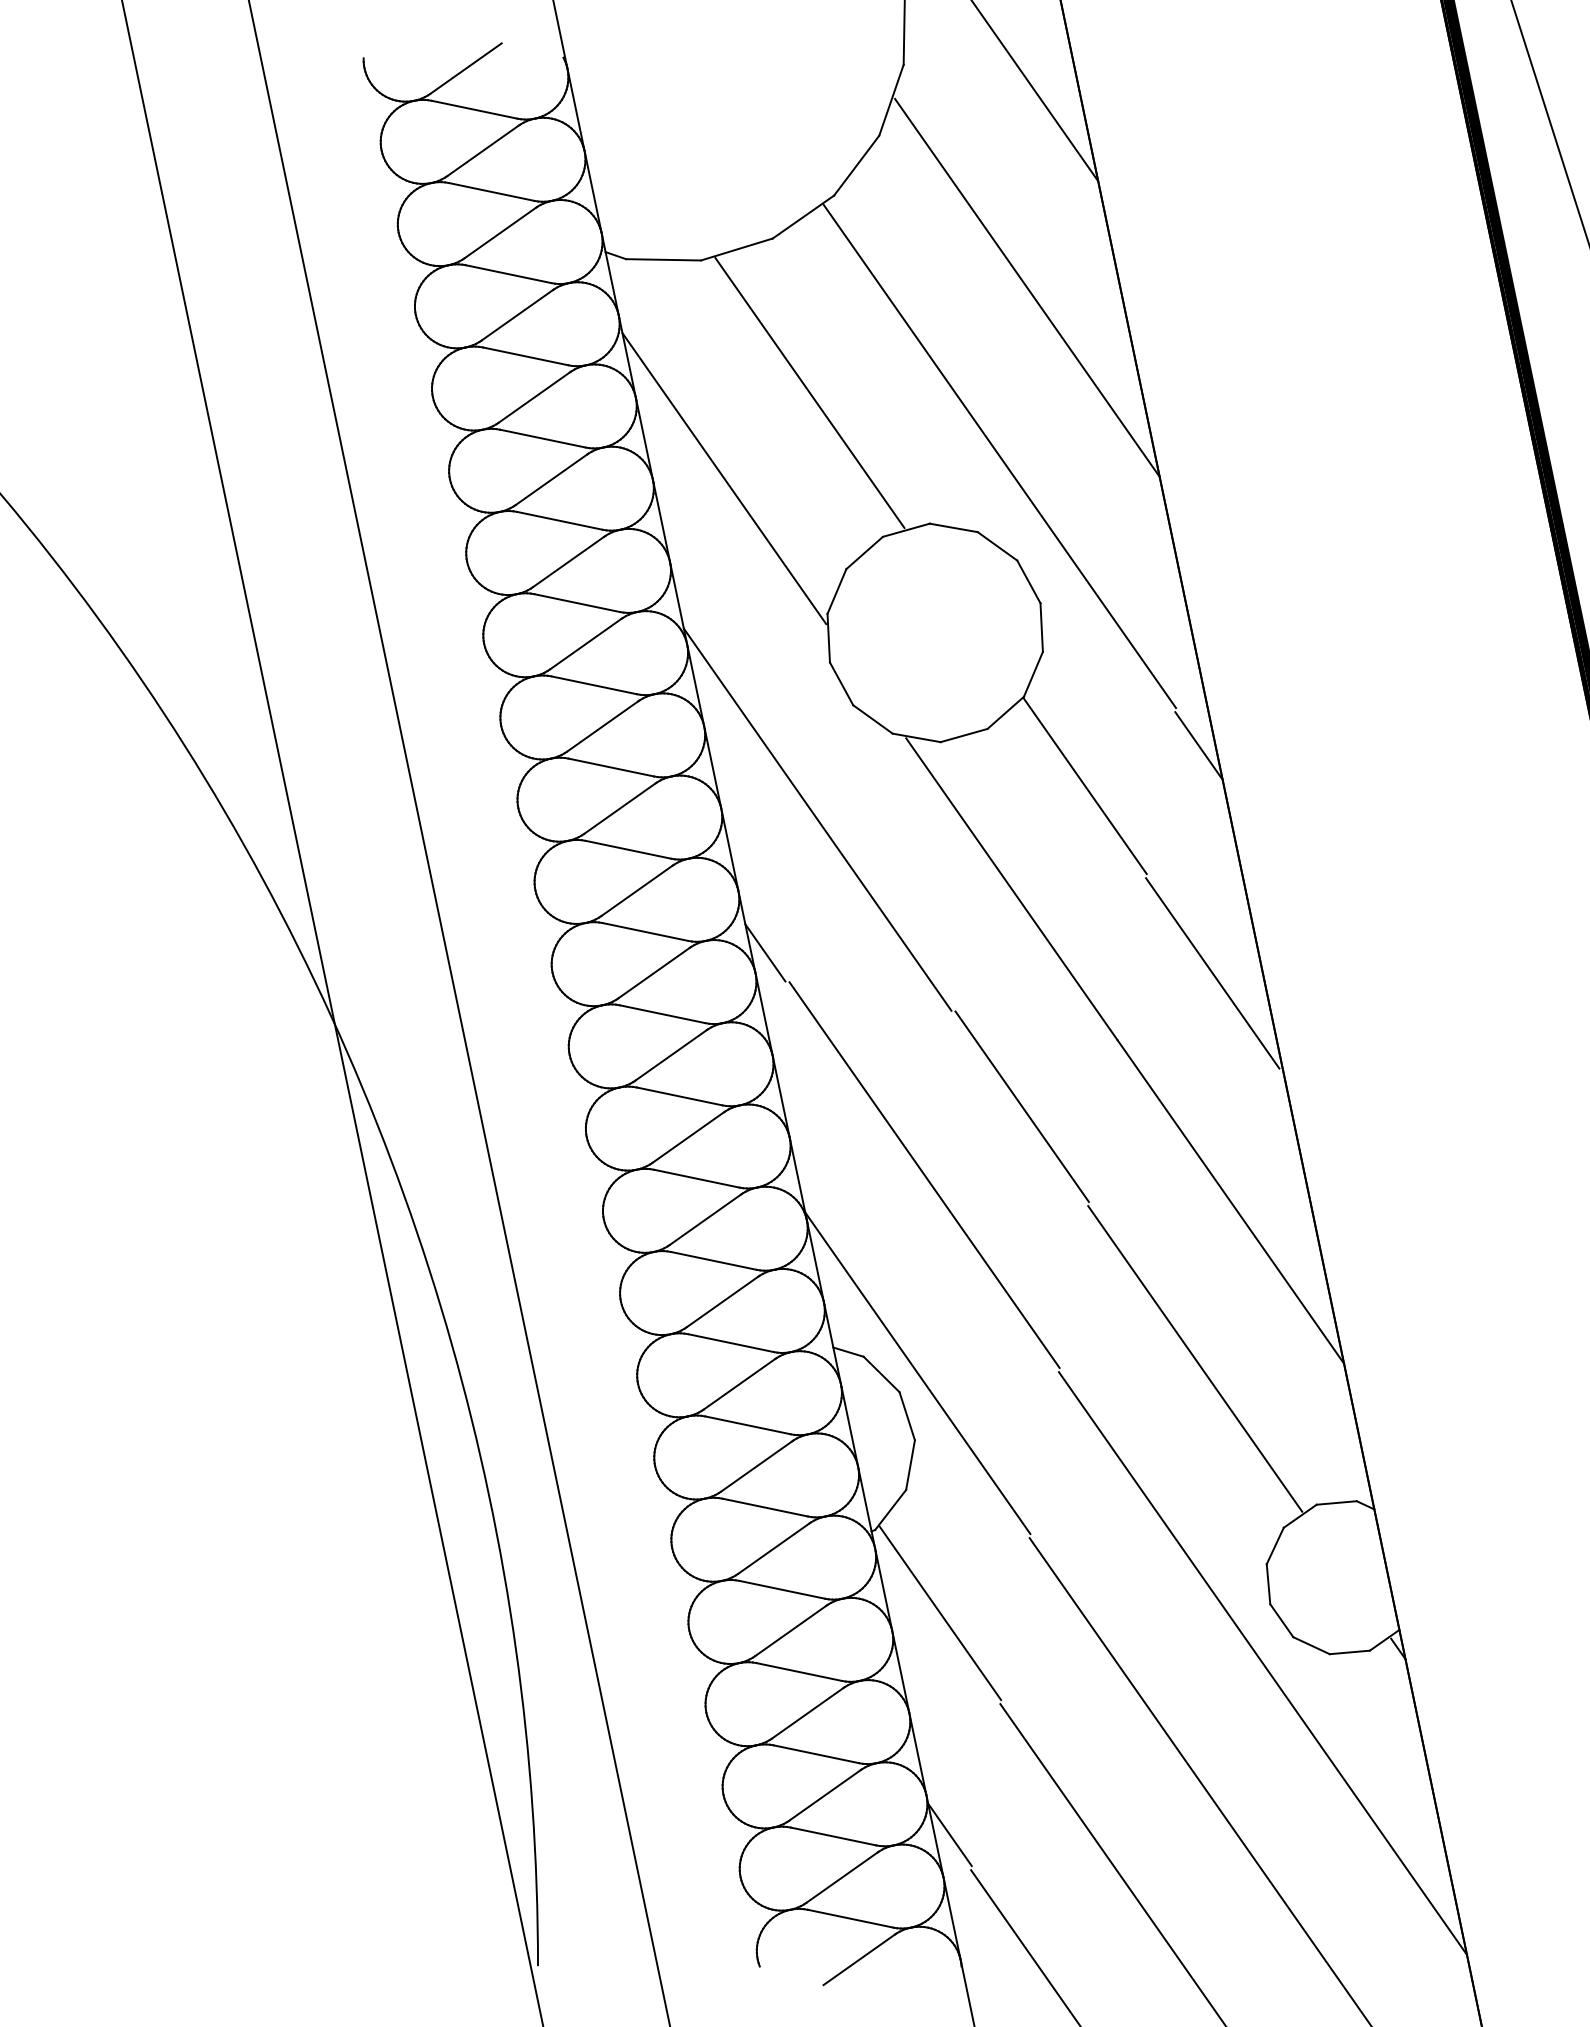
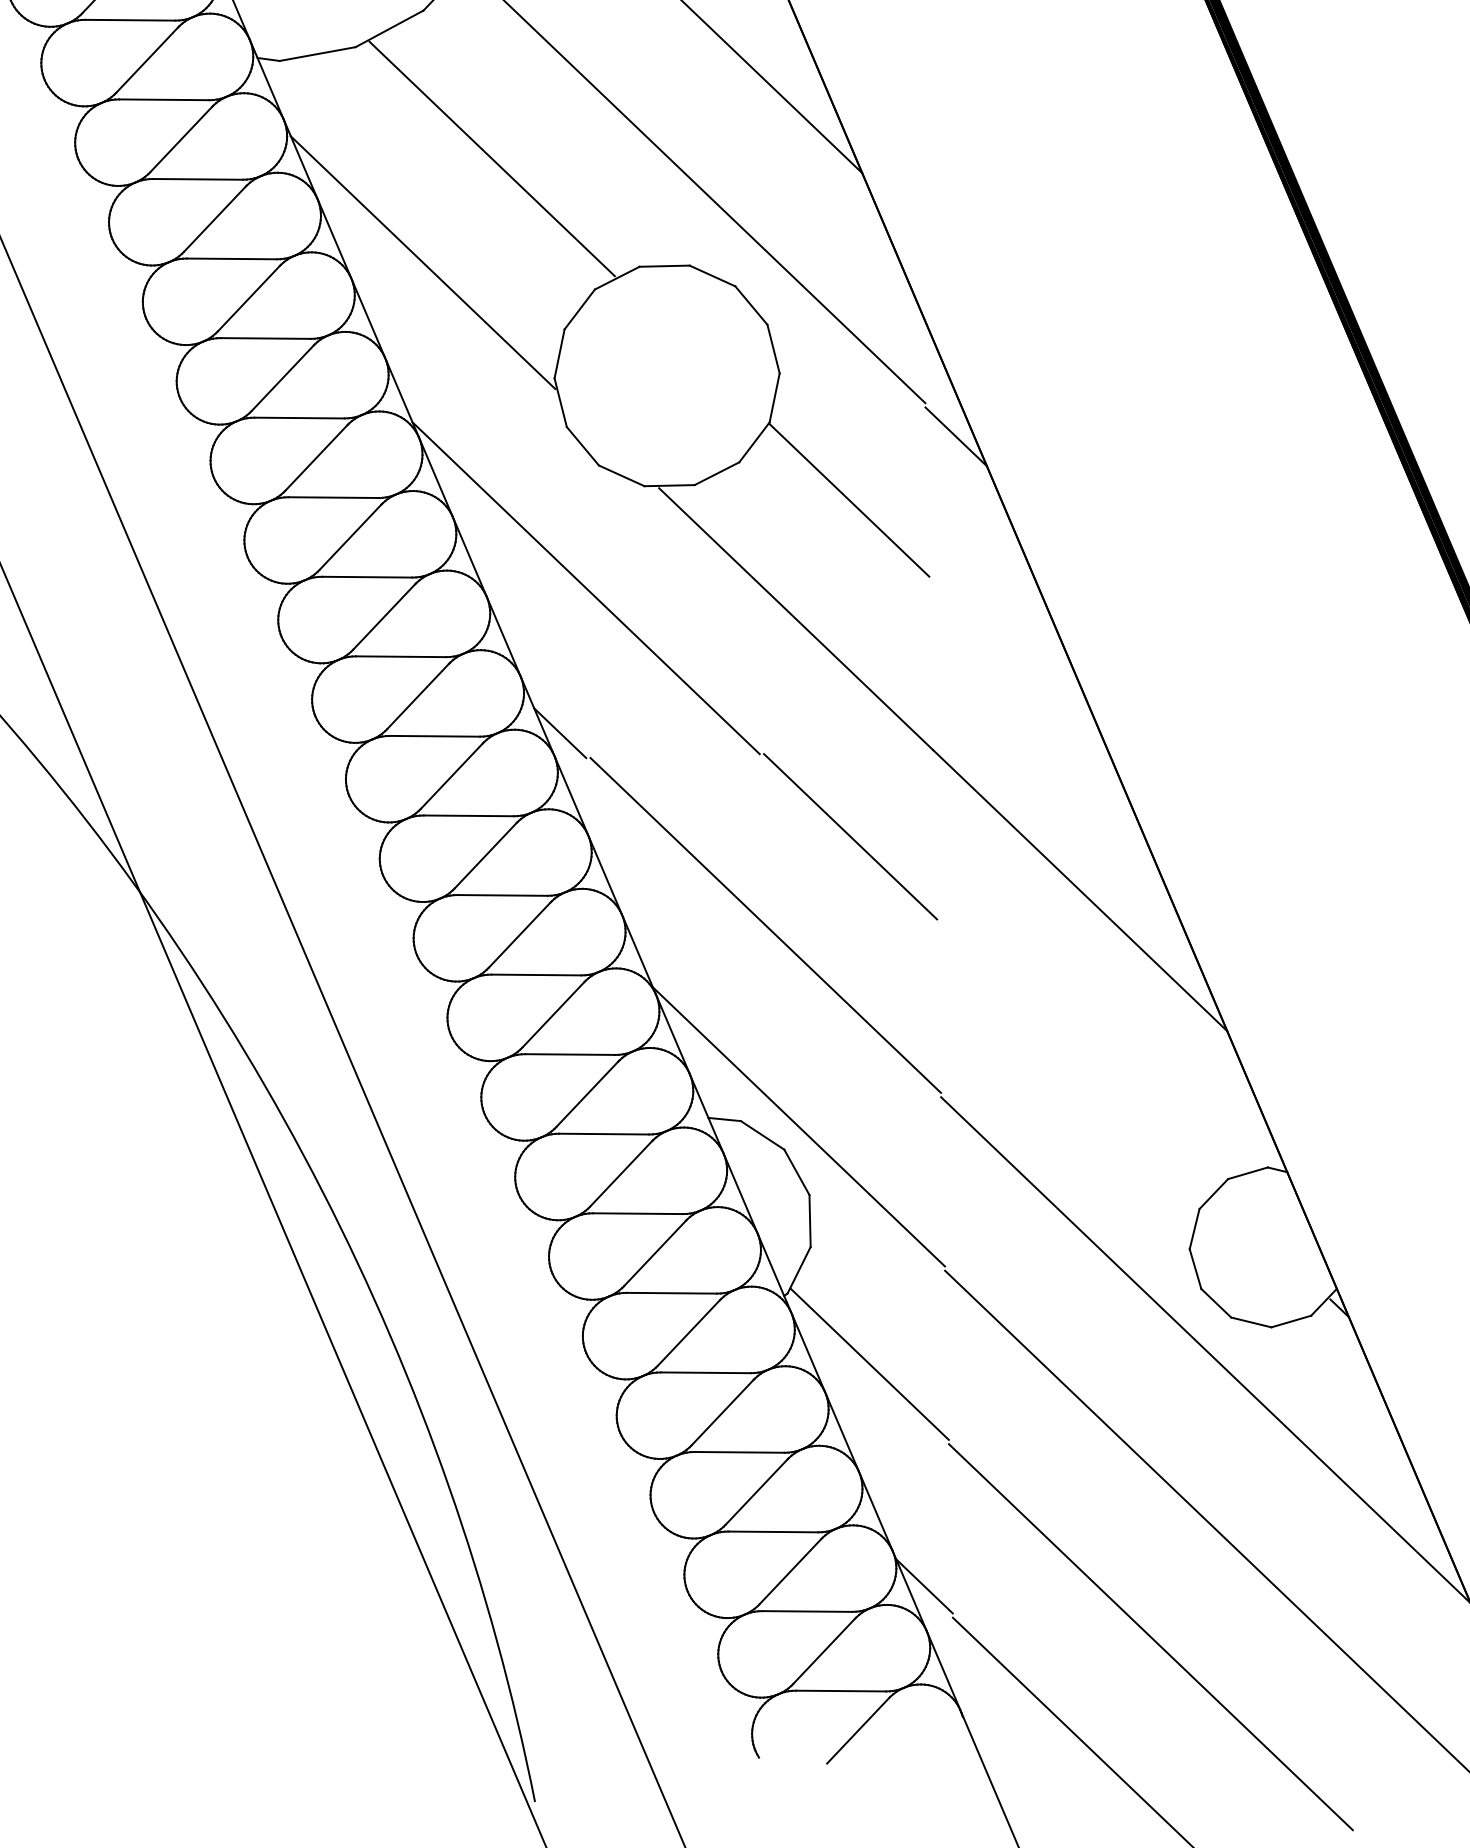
line: (1212, 973) -> (1015, 663), removed
line: (1195, 1358) -> (1076, 1055), removed

